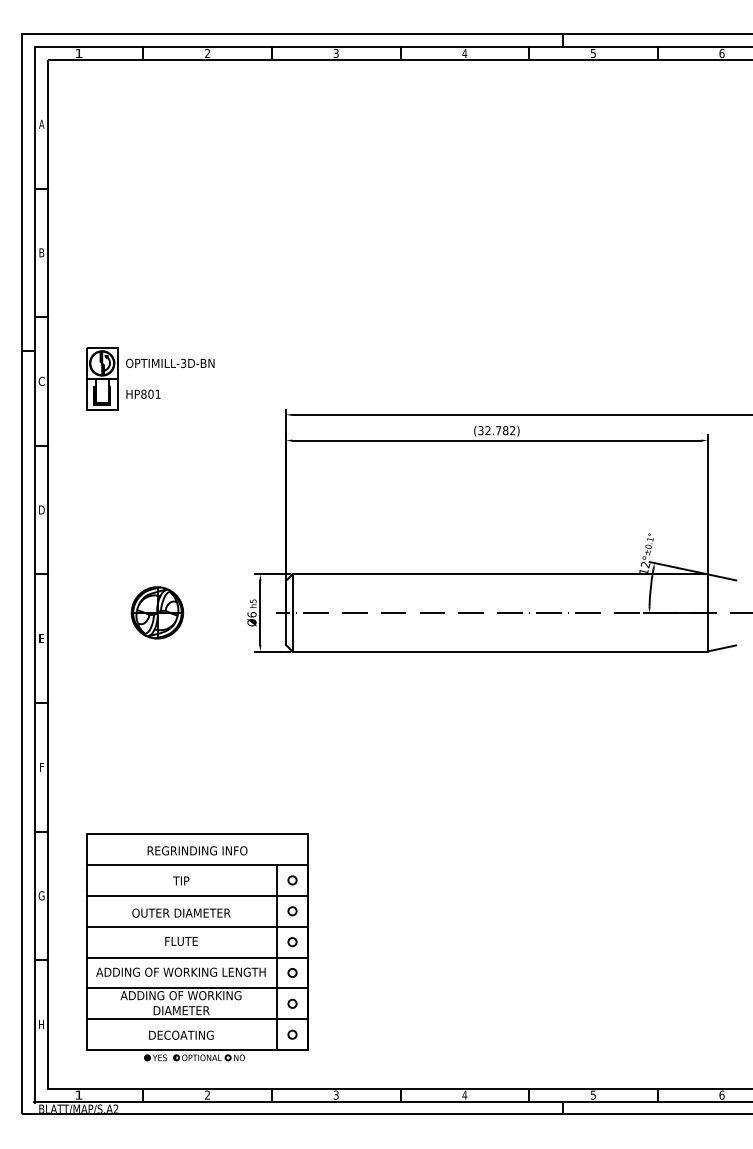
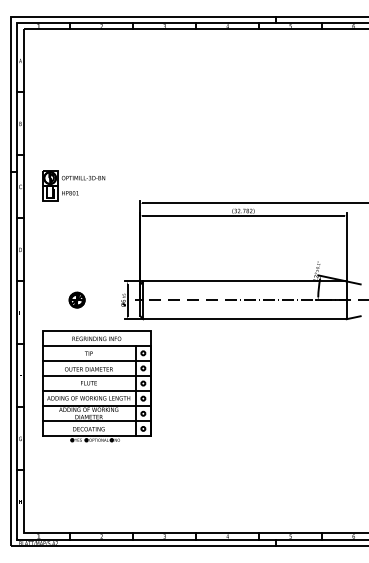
part: (155, 611) -> (76, 299), size x0.6
part: (196, 948) -> (96, 386), moved

